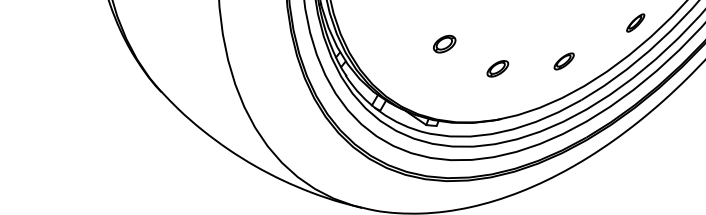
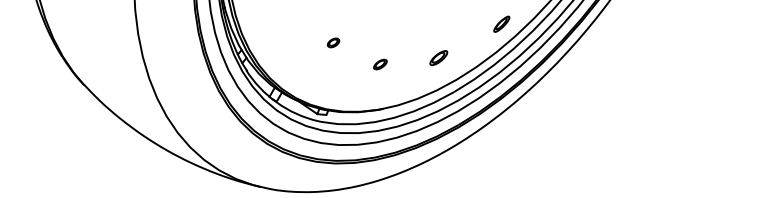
part: (444, 43) -> (333, 42), size x0.6
part: (497, 68) -> (380, 64), size x0.7

